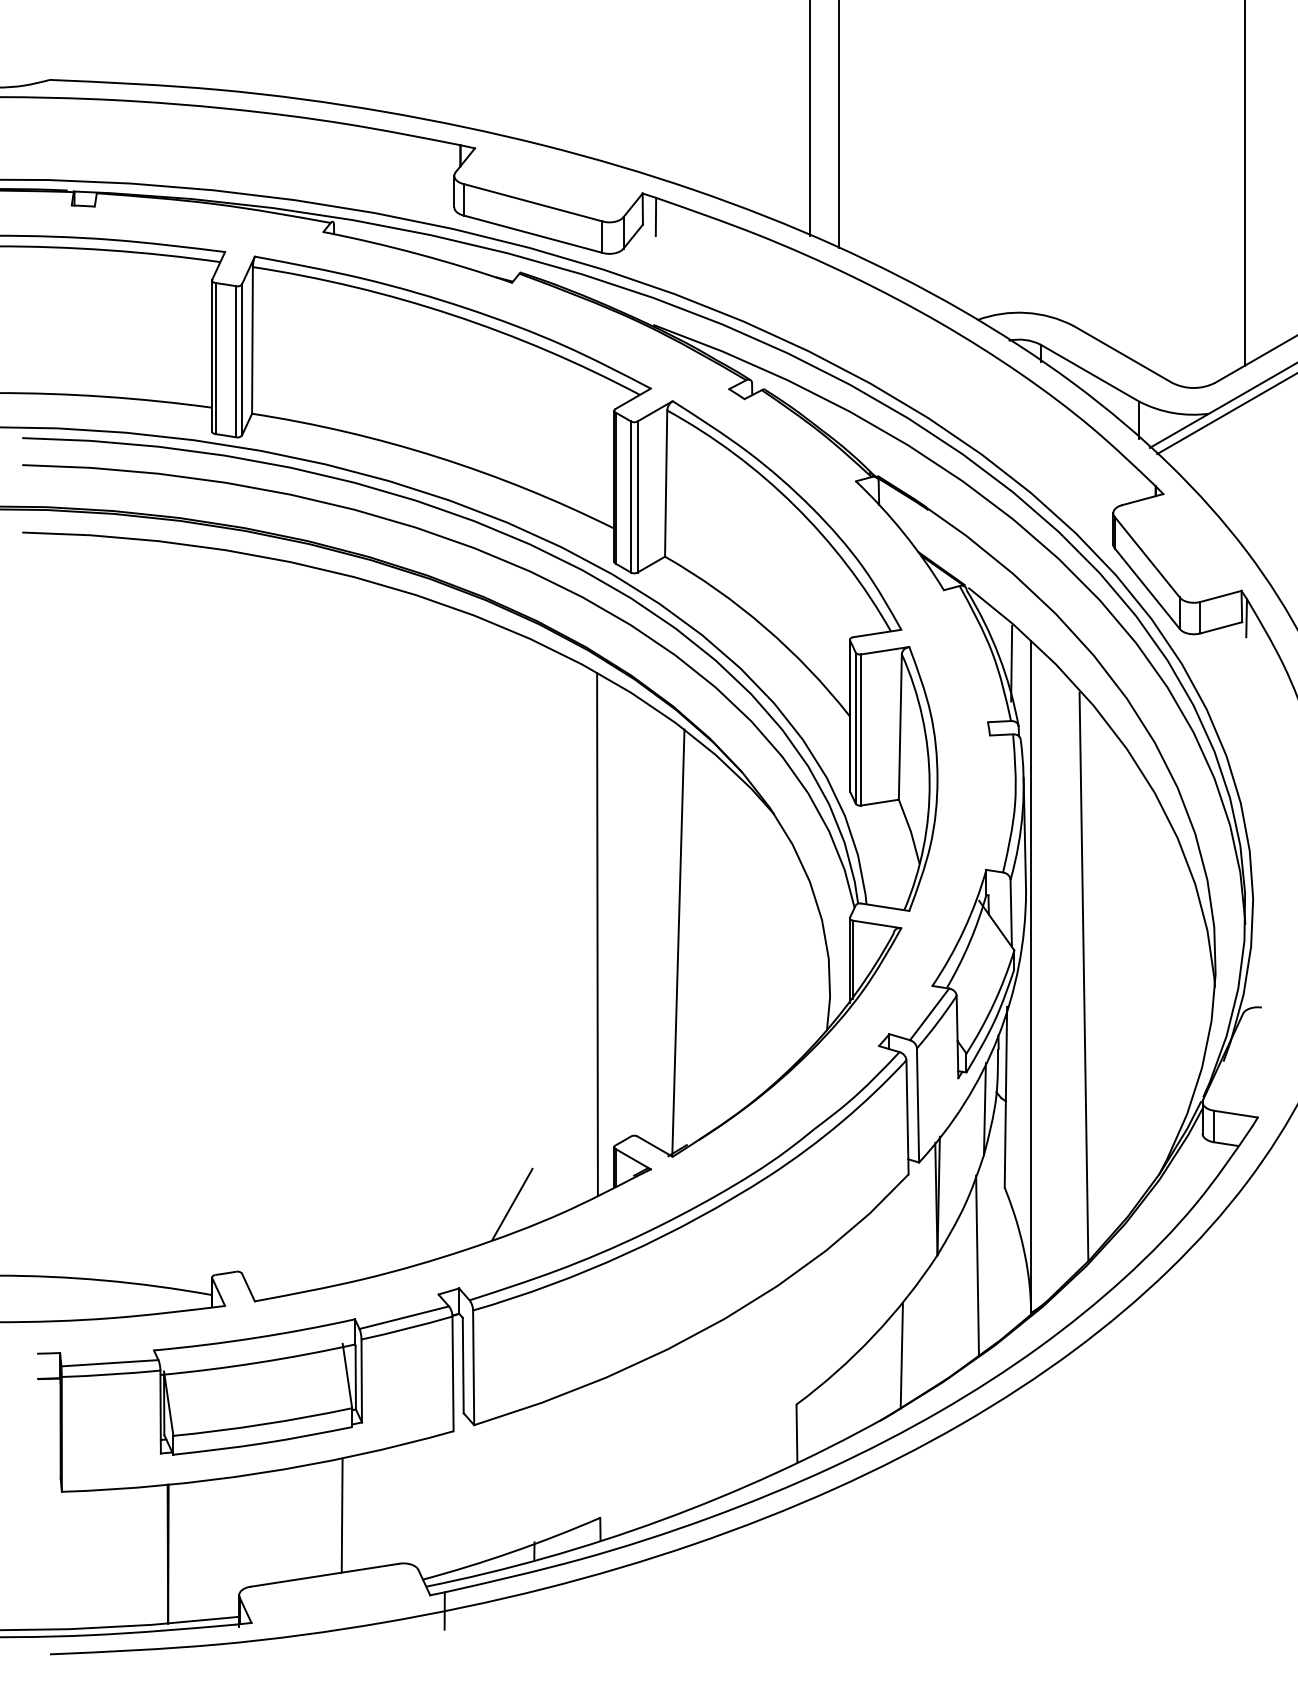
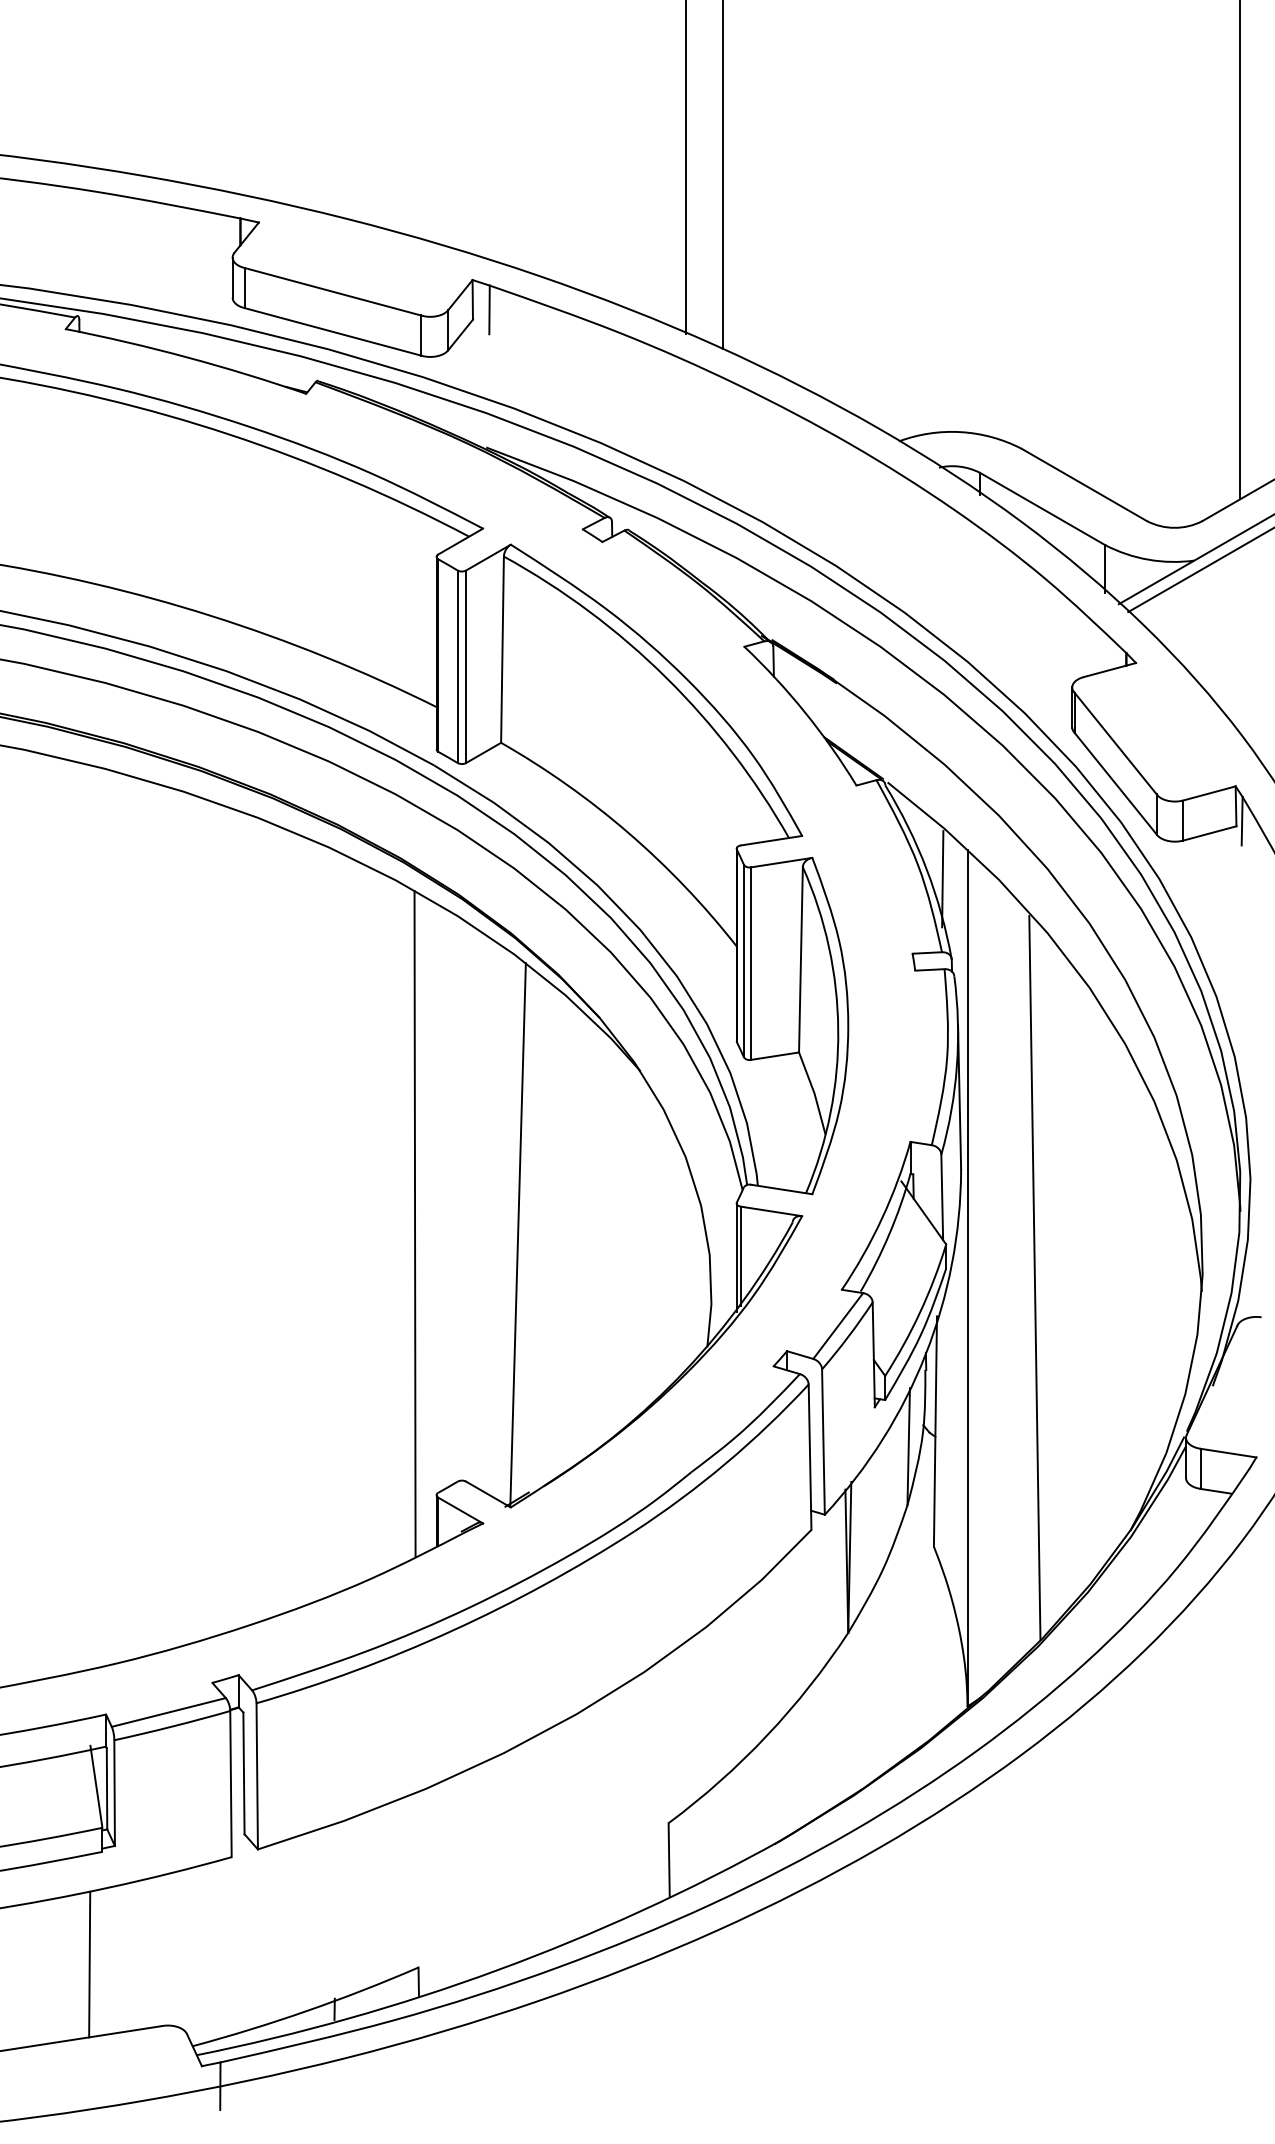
line: (512, 1203) -> (306, 1566), removed
line: (977, 1265) -> (899, 1645), removed
line: (901, 1355) -> (802, 1760), removed

